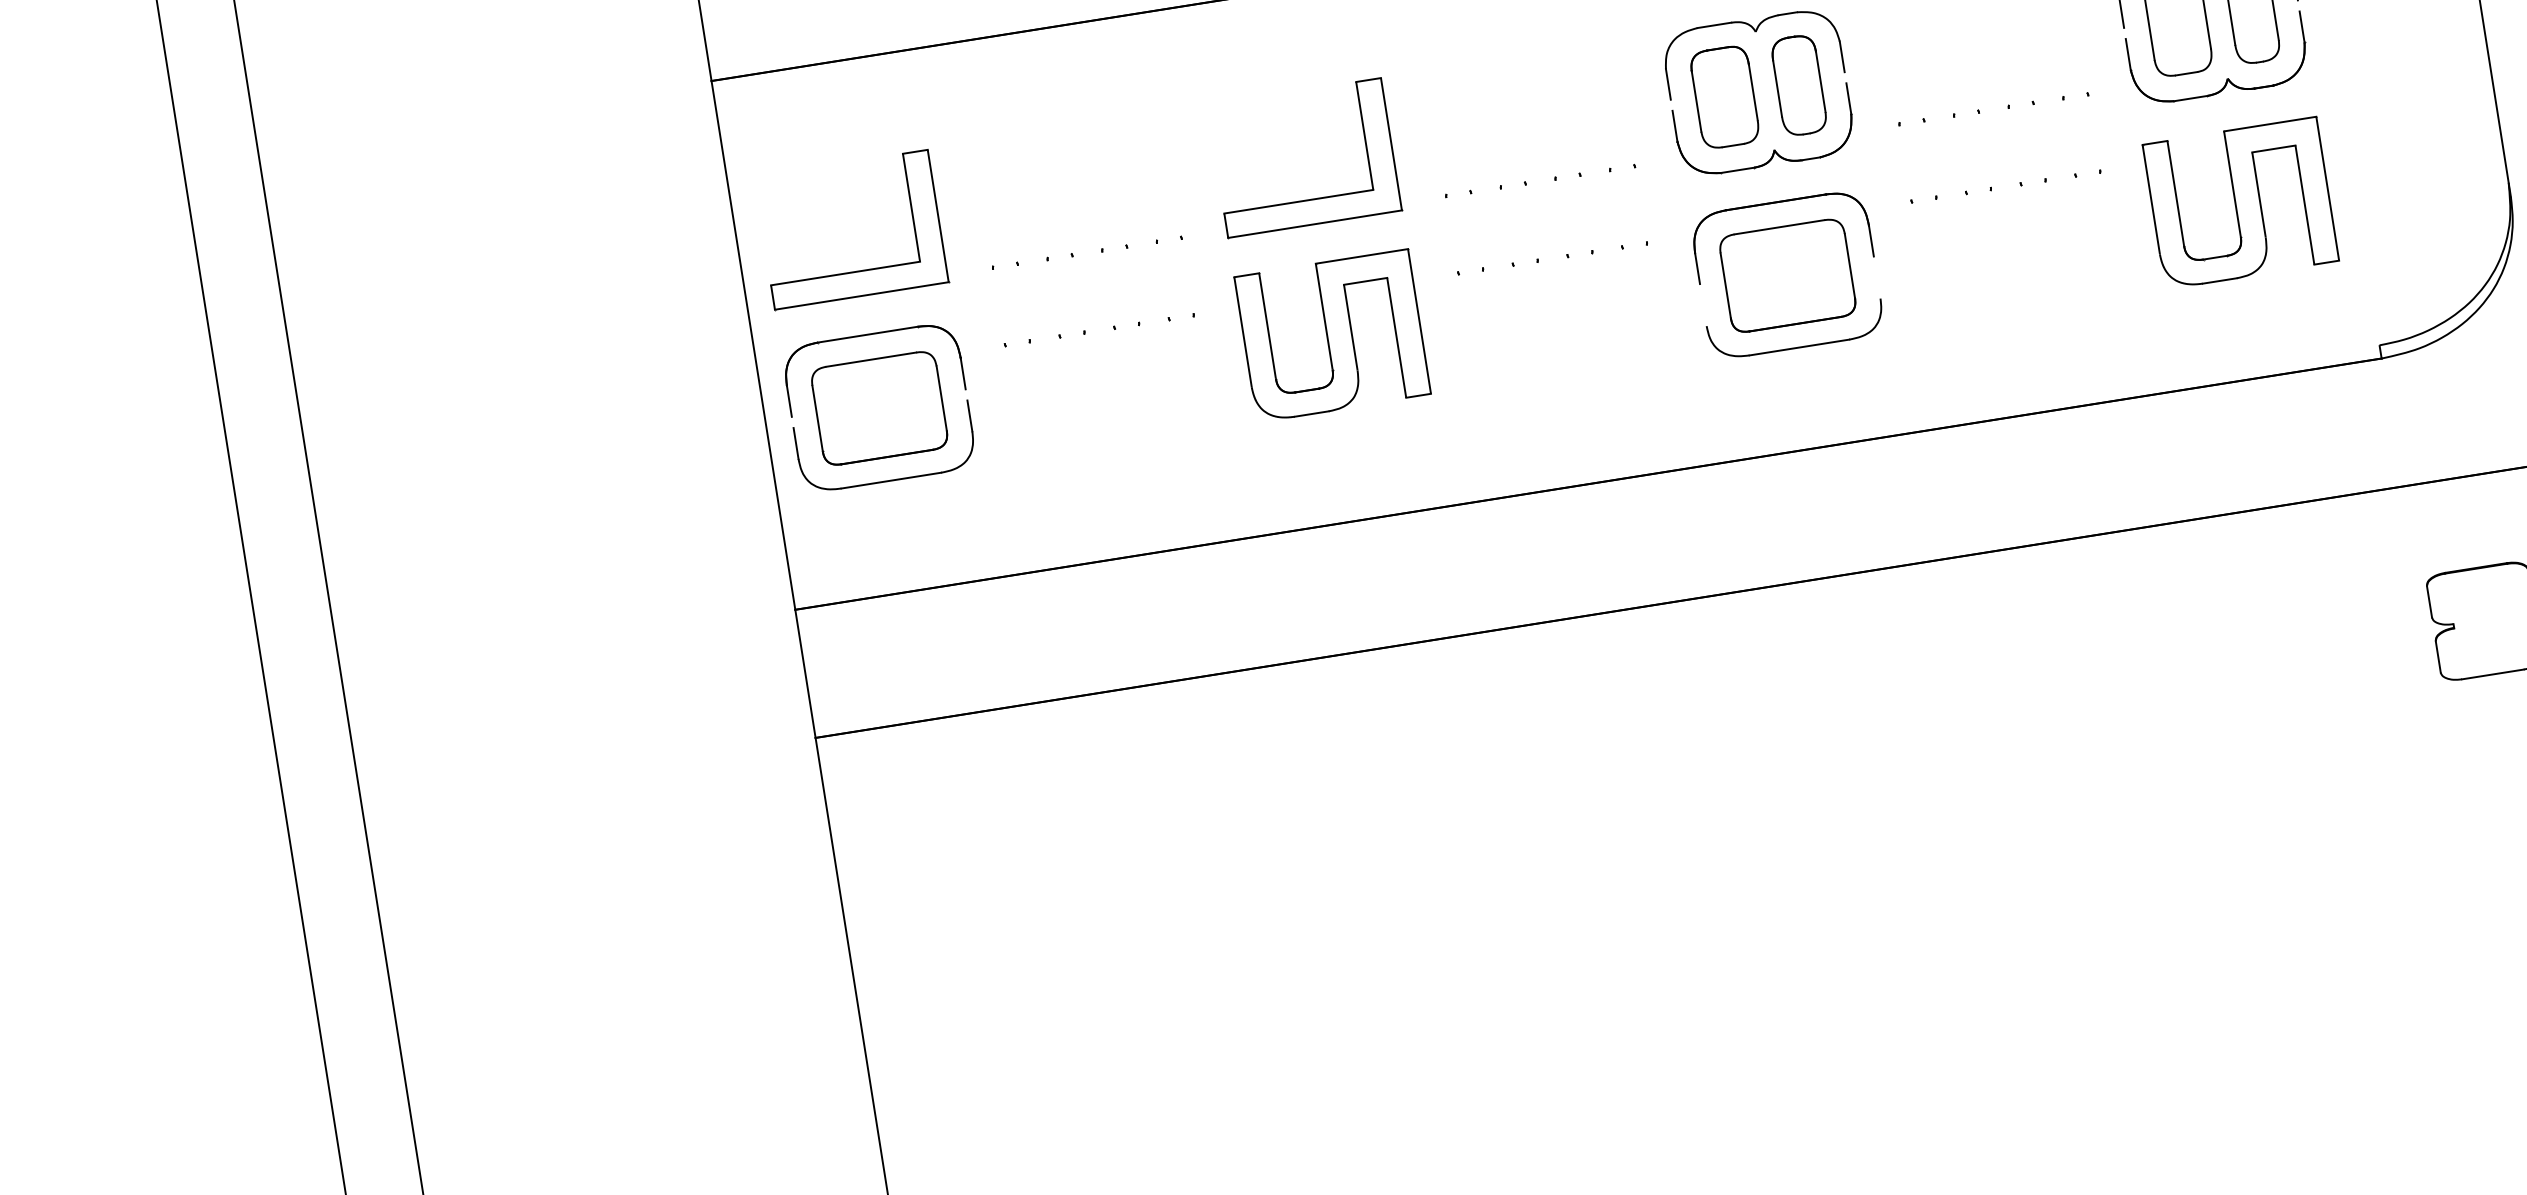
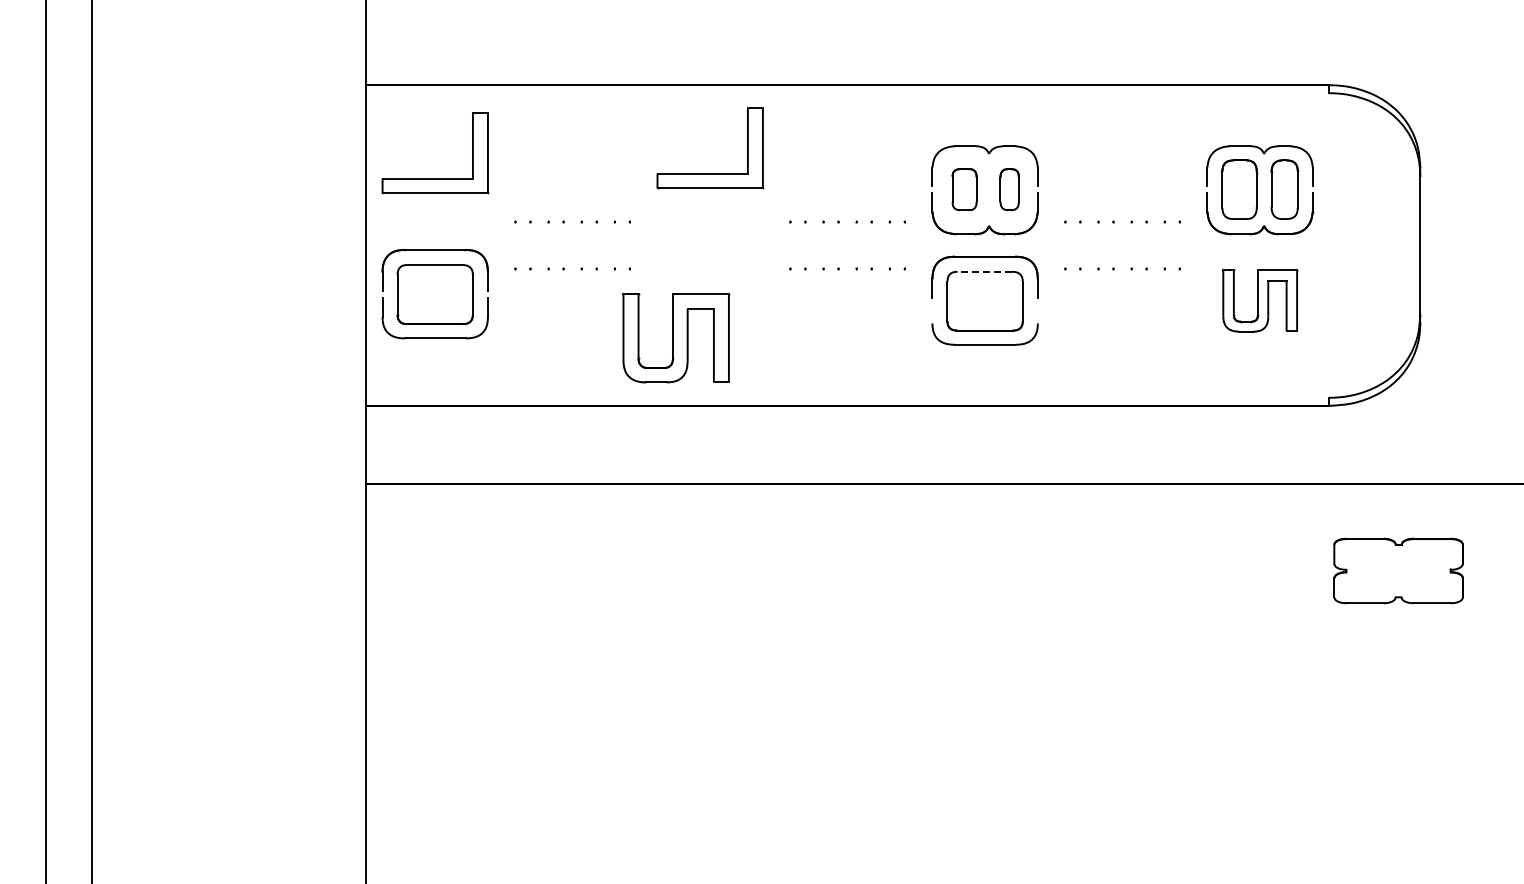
part: (1798, 85) -> (1009, 189), size x0.7
part: (1724, 96) -> (964, 189), size x0.7
part: (1311, 199) -> (710, 173), moved
part: (2241, 202) -> (1260, 300), size x0.7
line: (1778, 226) -> (984, 271), solid -> dashed
part: (858, 271) -> (435, 178), moved
part: (1333, 336) -> (676, 338), moved

